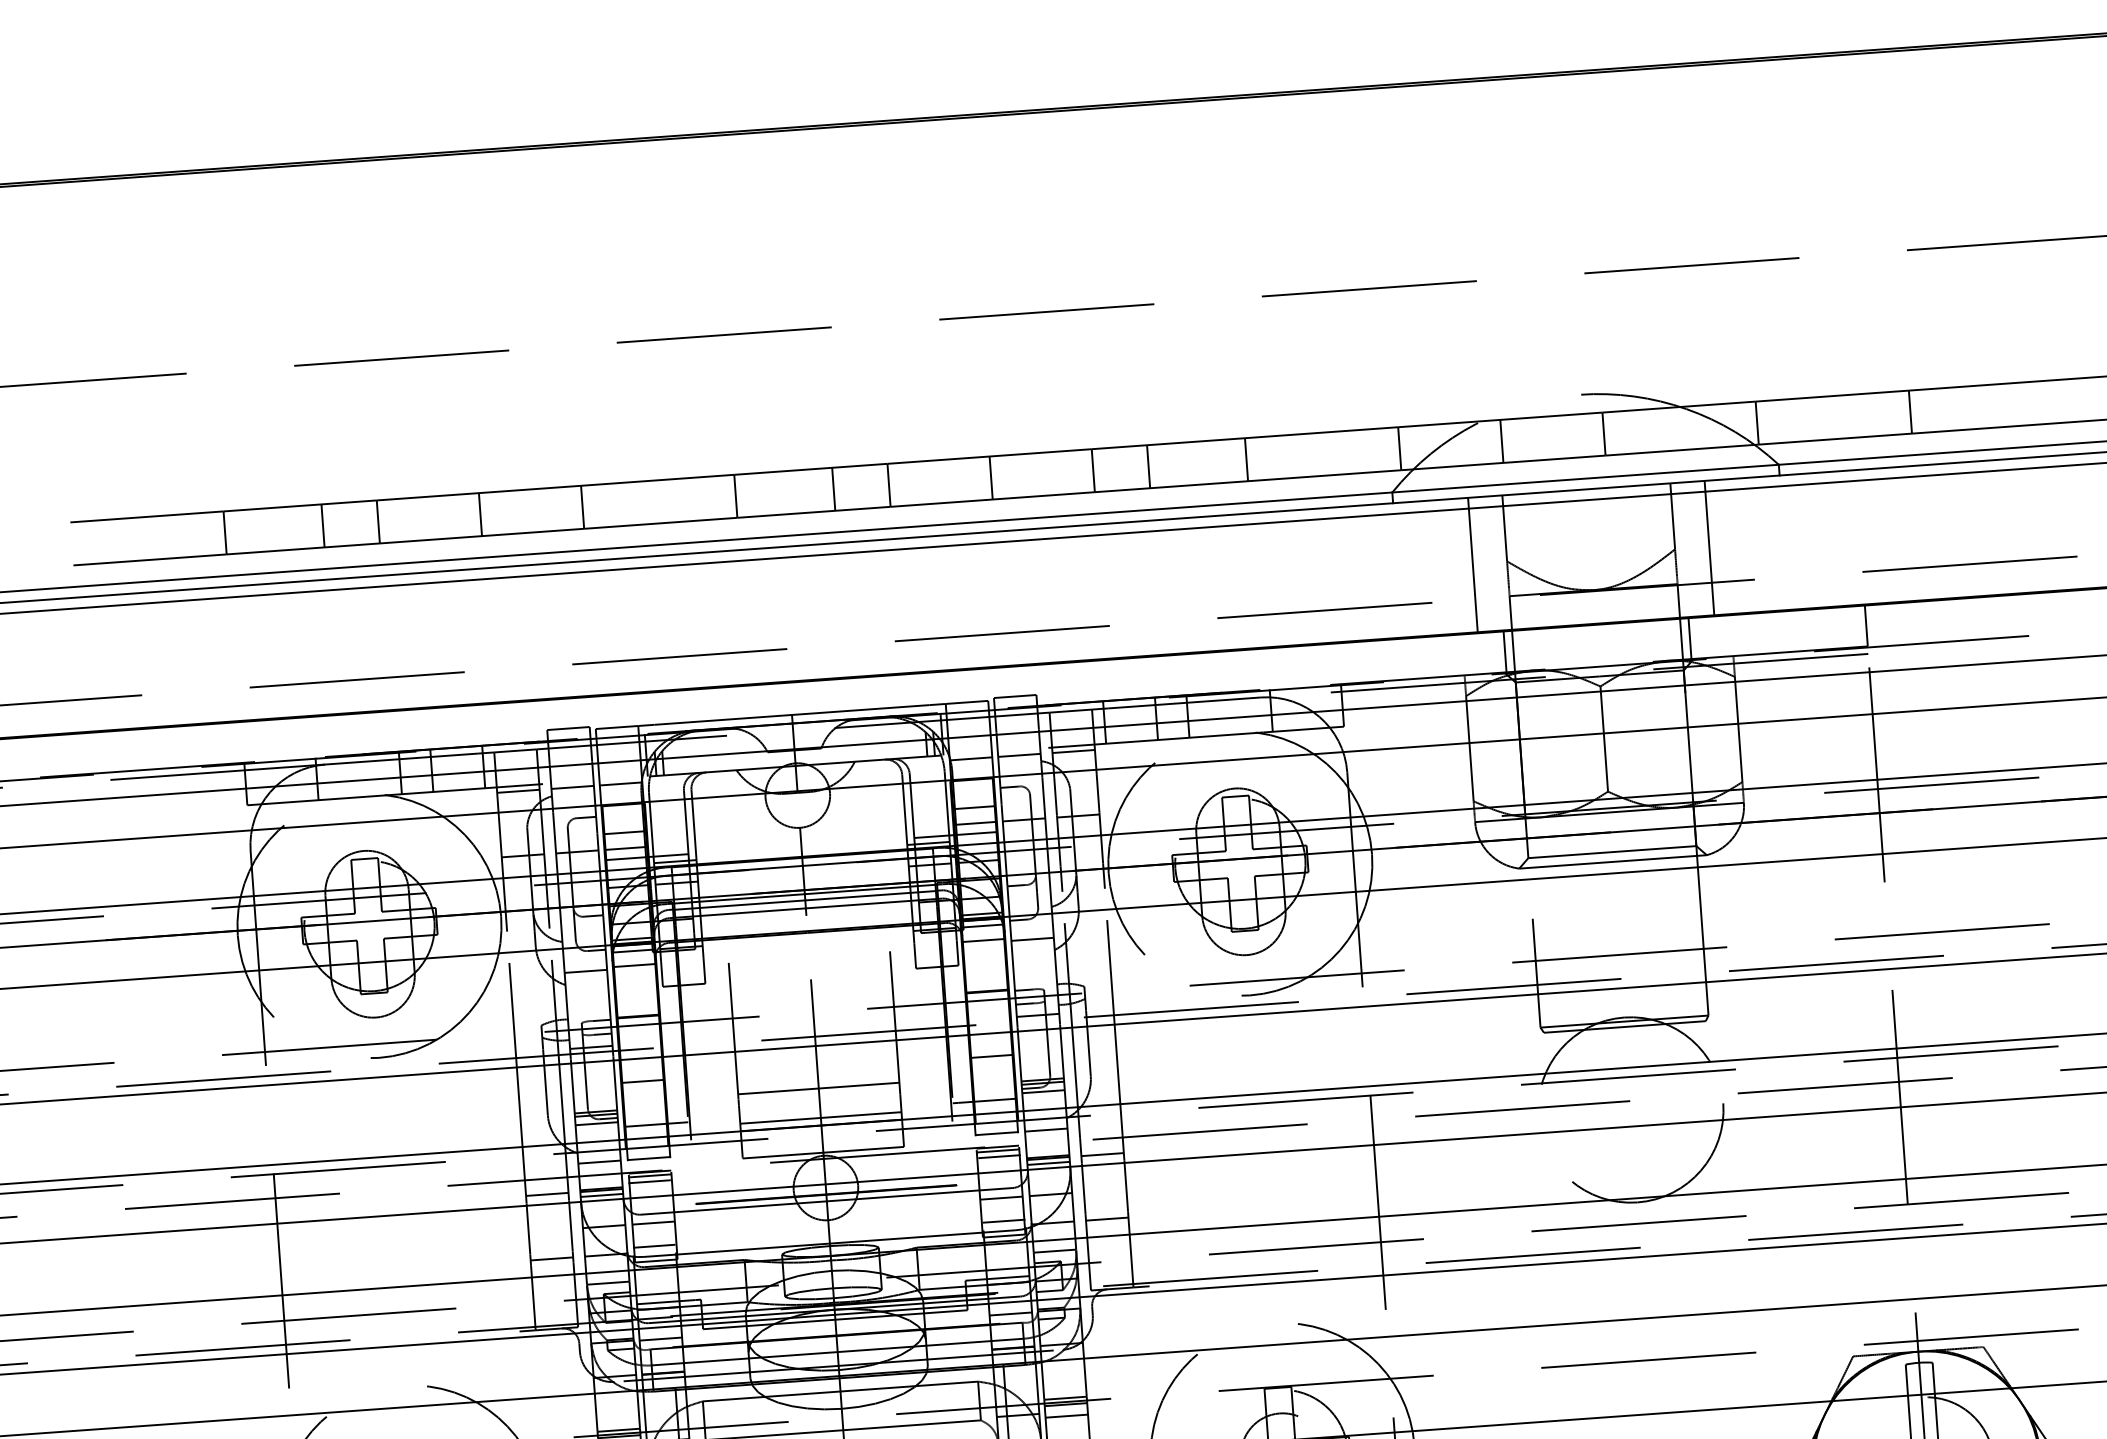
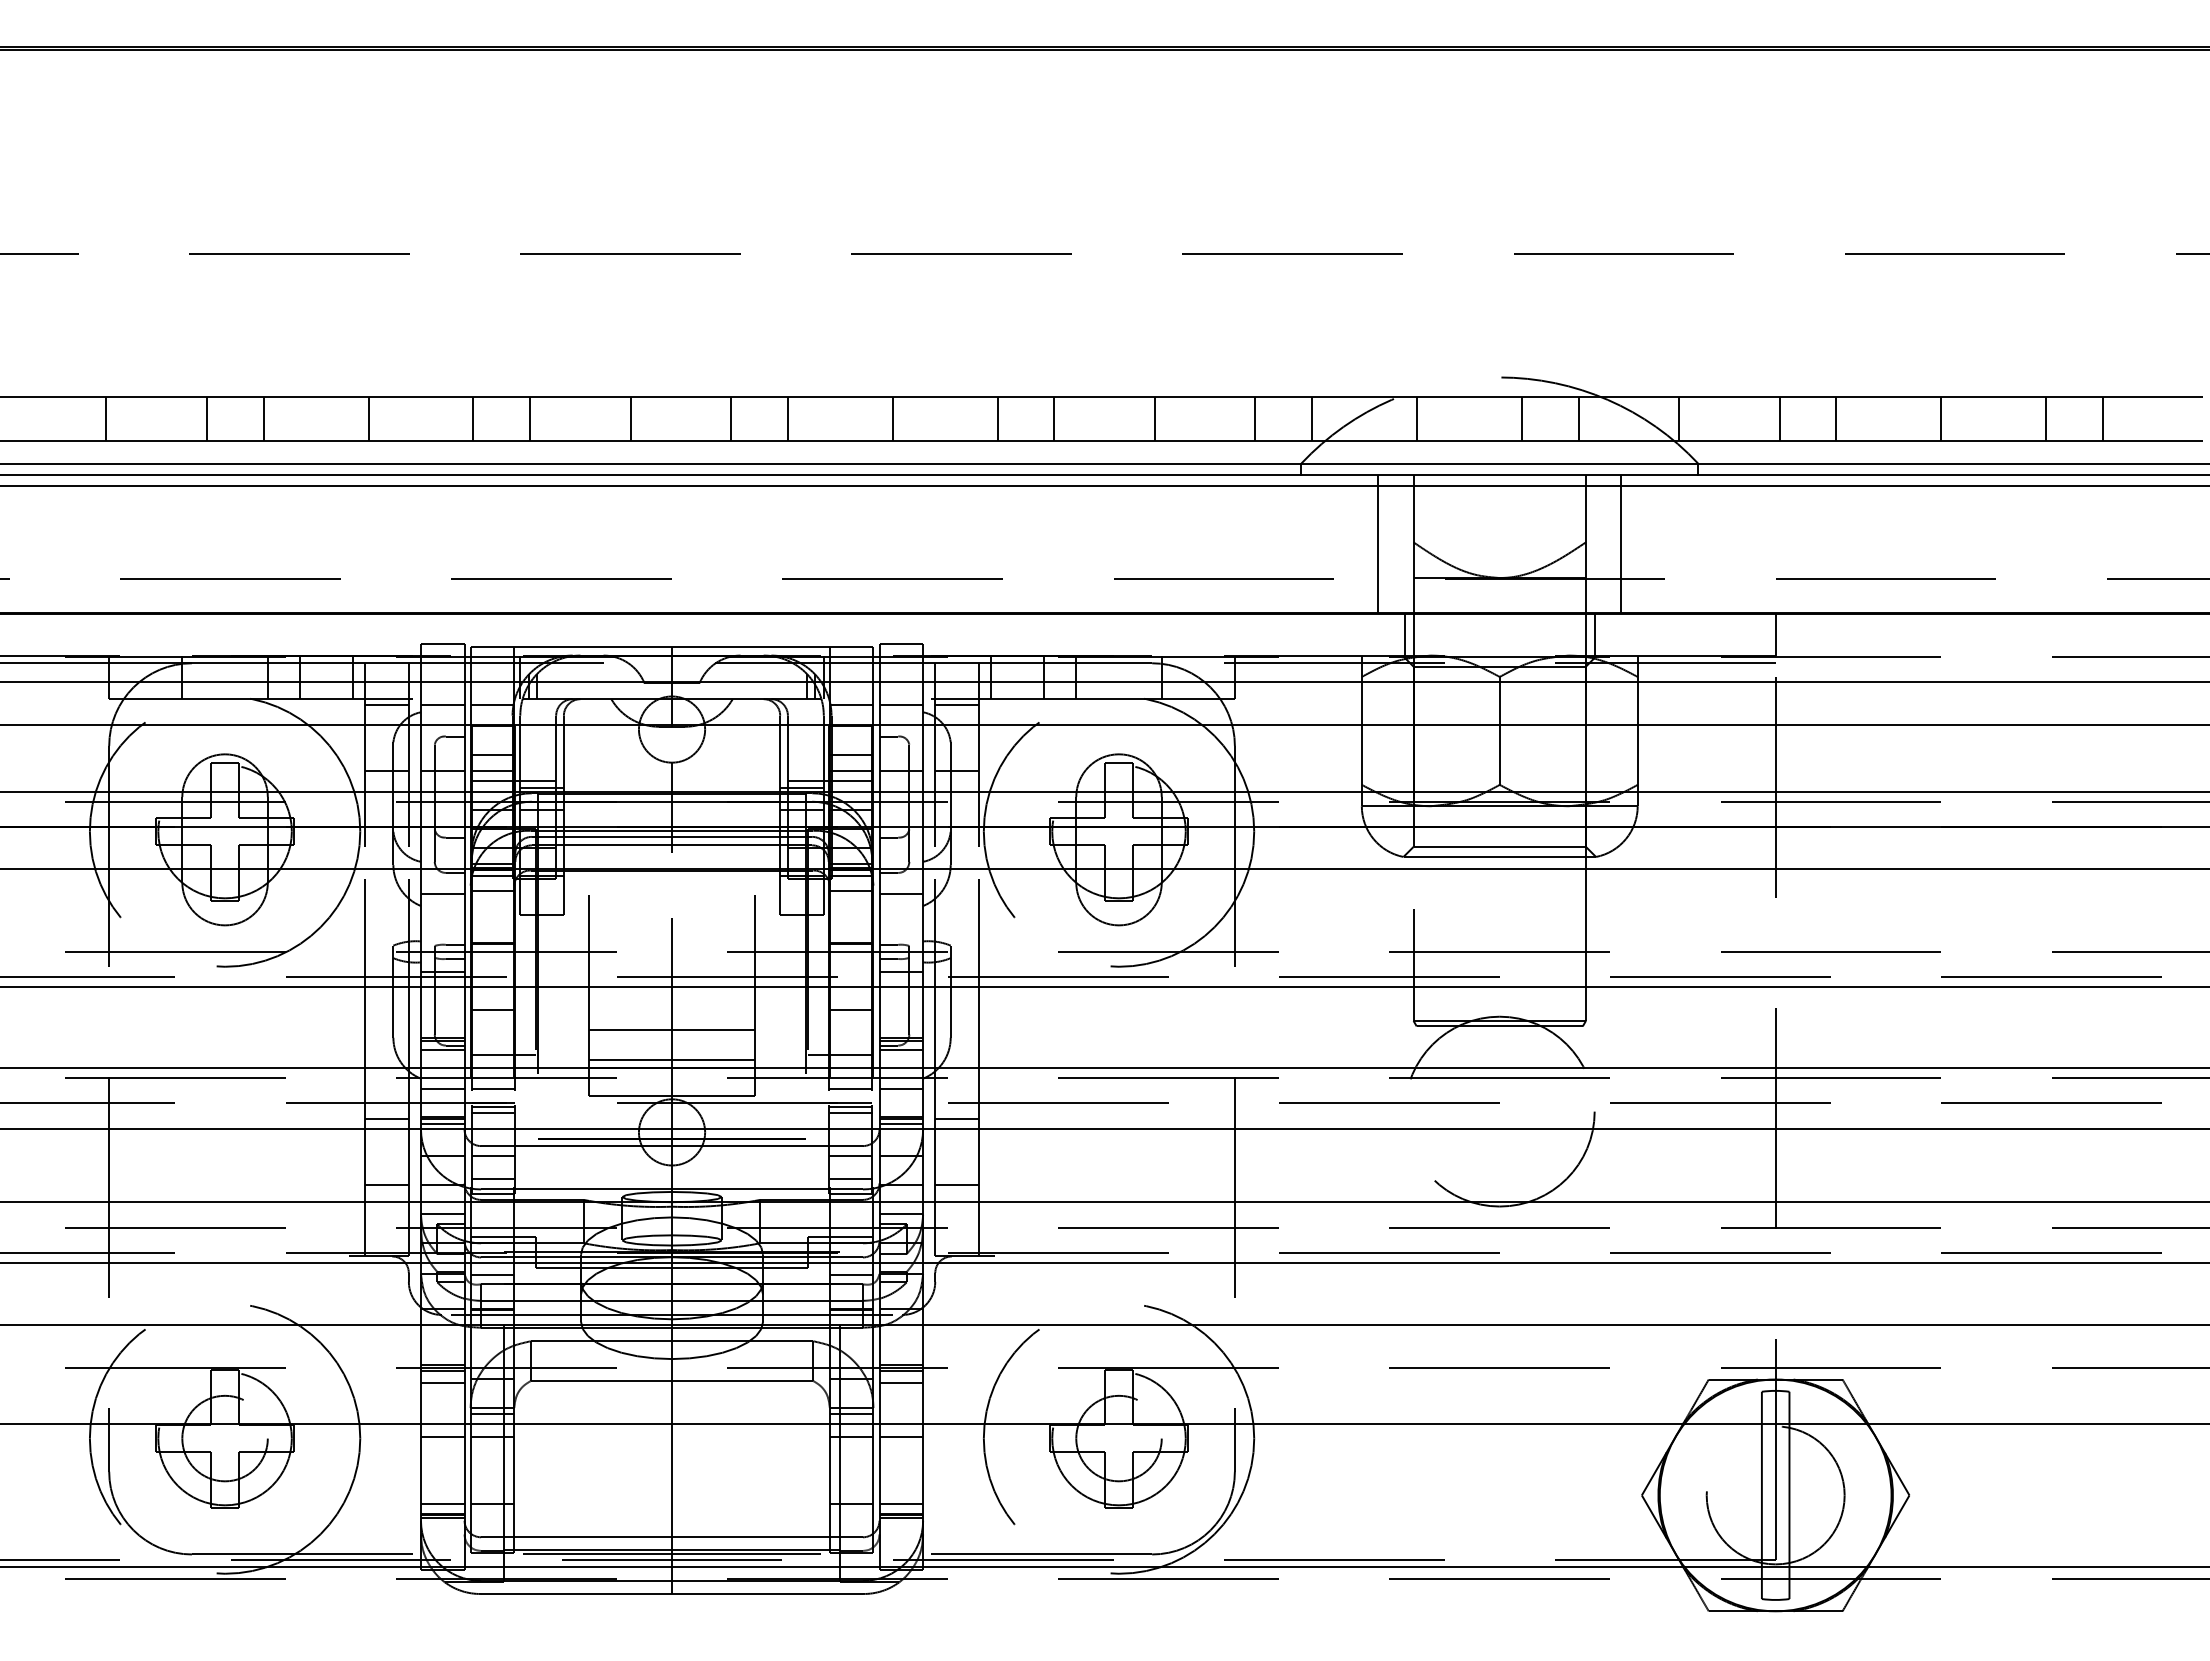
line: (2012, 404) -> (1941, 419), added
line: (1855, 416) -> (1779, 419), added
line: (1659, 430) -> (1578, 419), added
line: (1344, 452) -> (1255, 419), added
line: (638, 503) -> (530, 419), added

